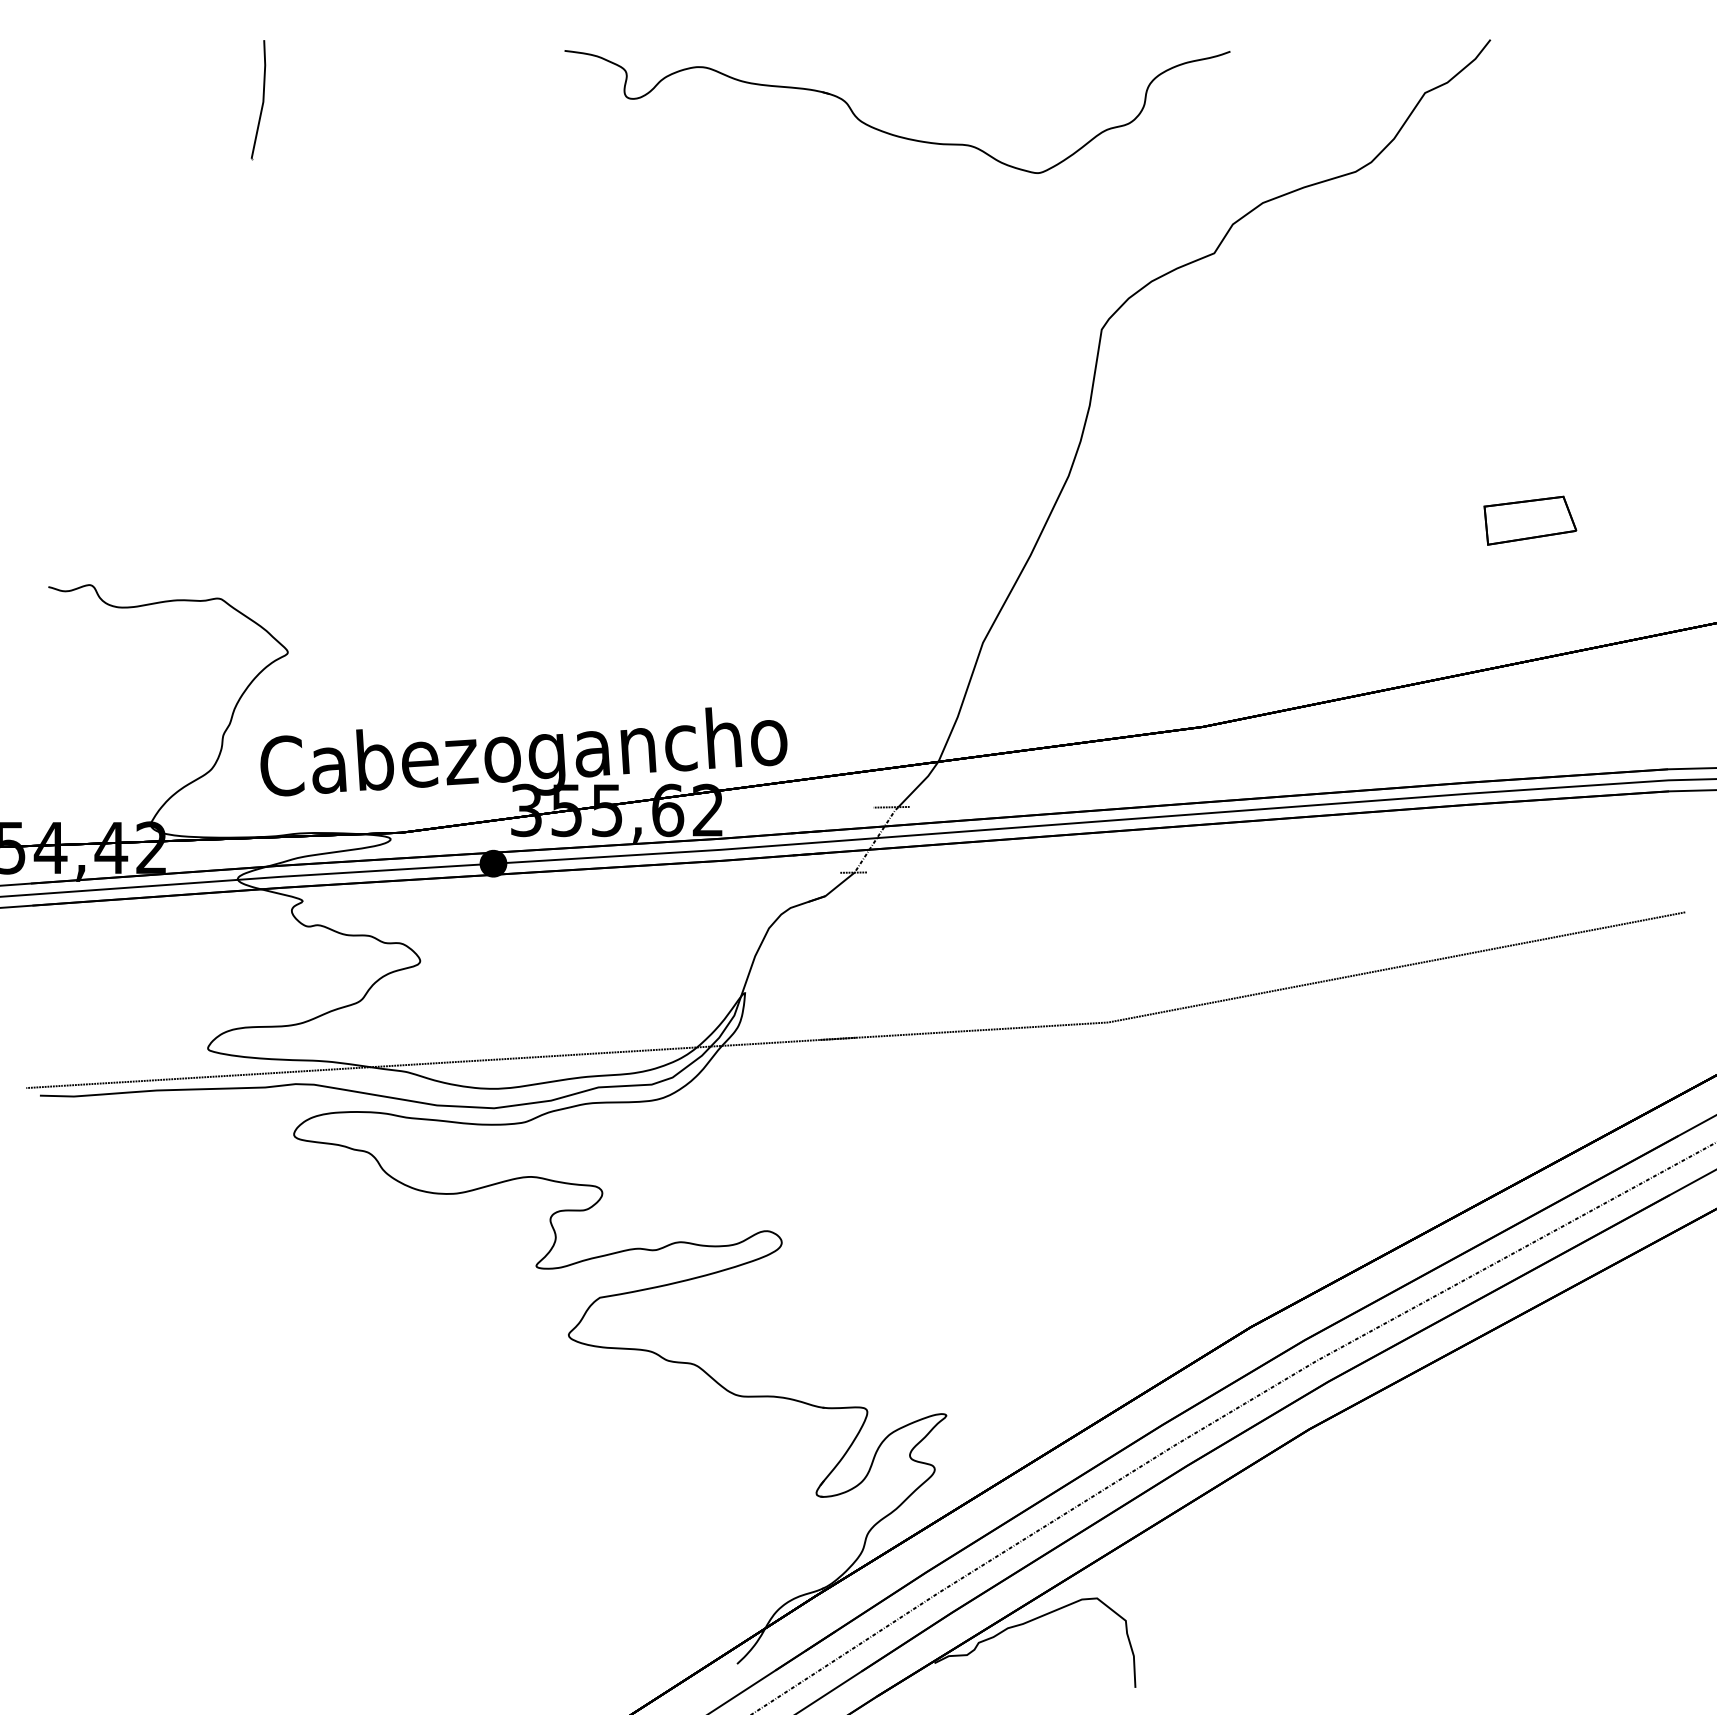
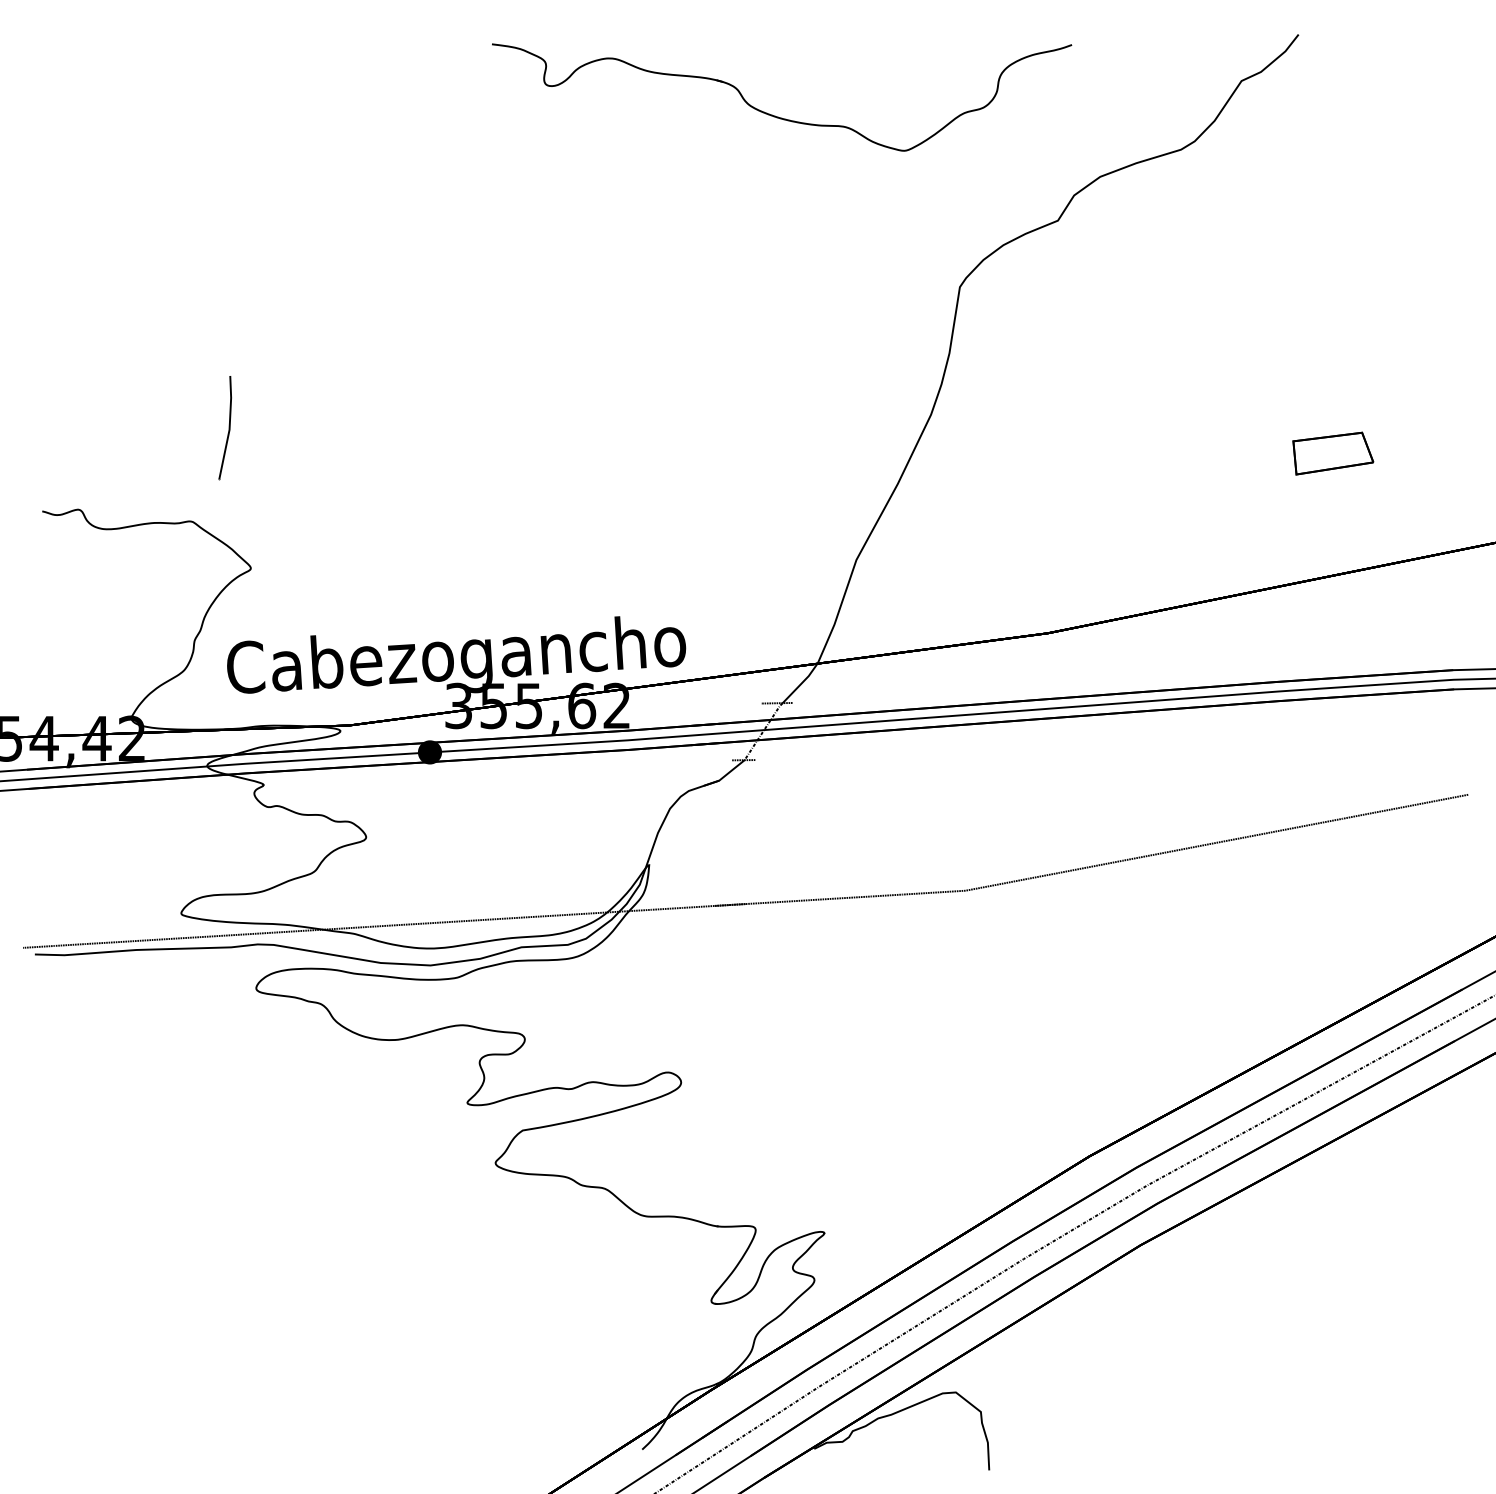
part: (257, 100) -> (224, 428), moved

